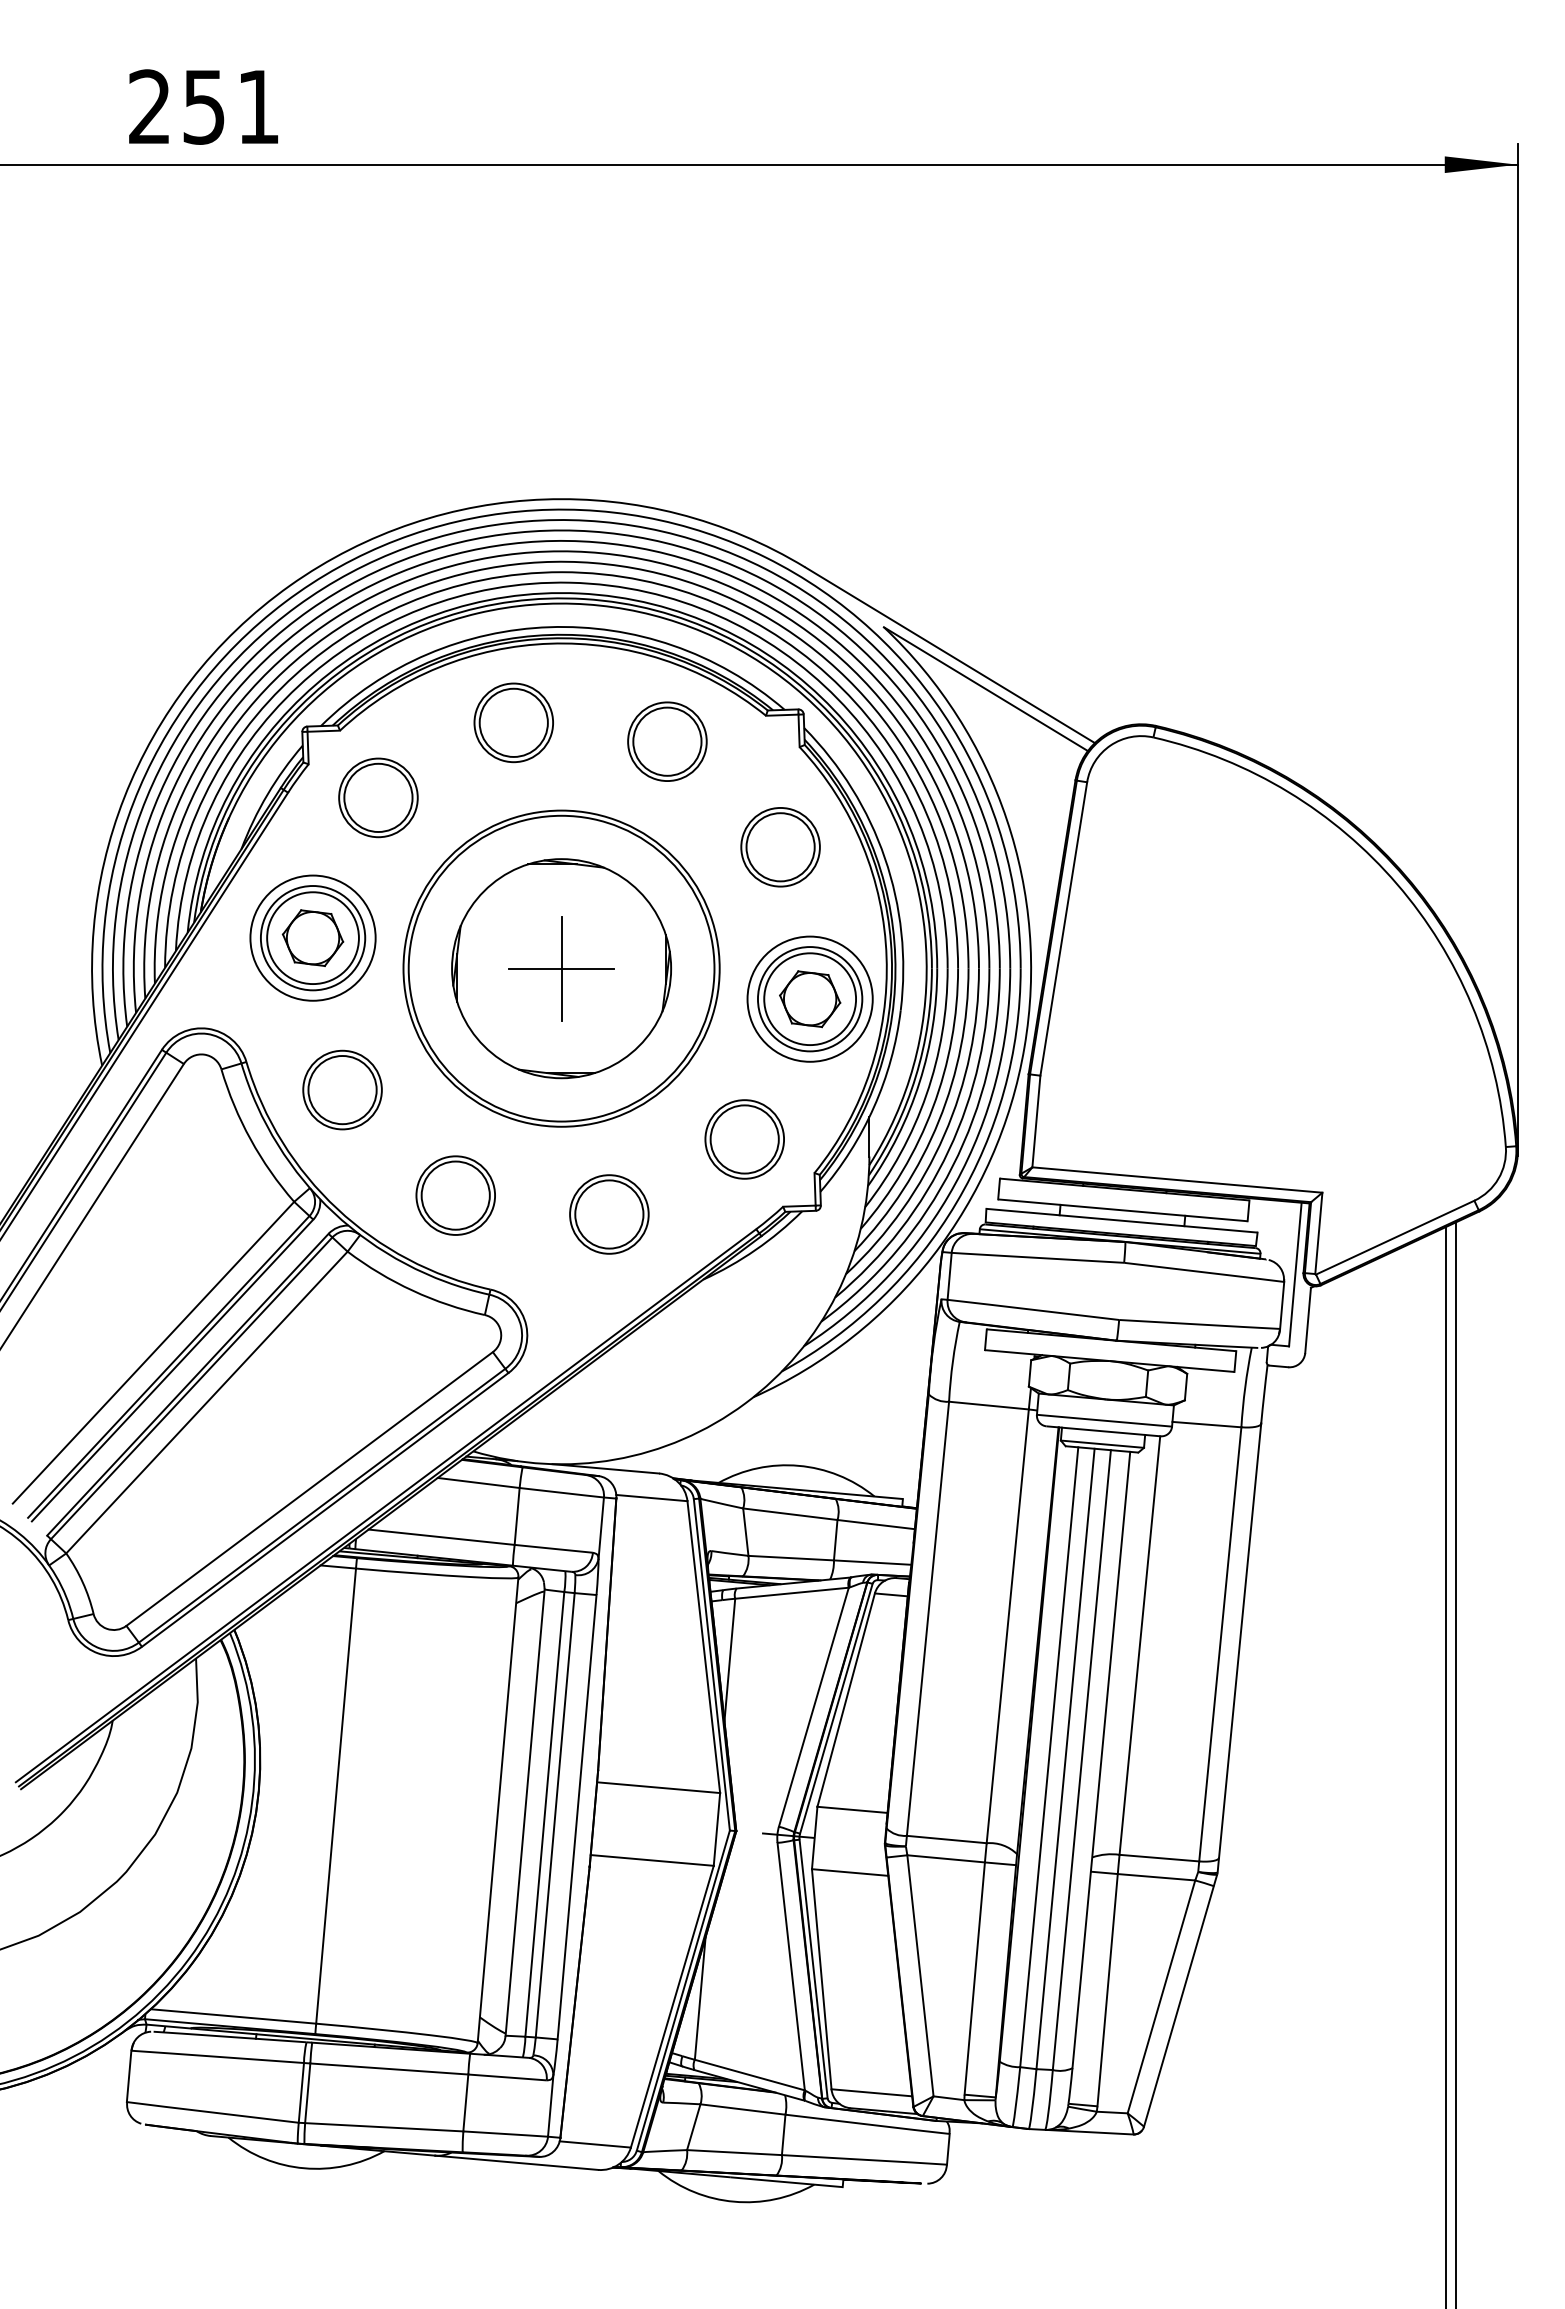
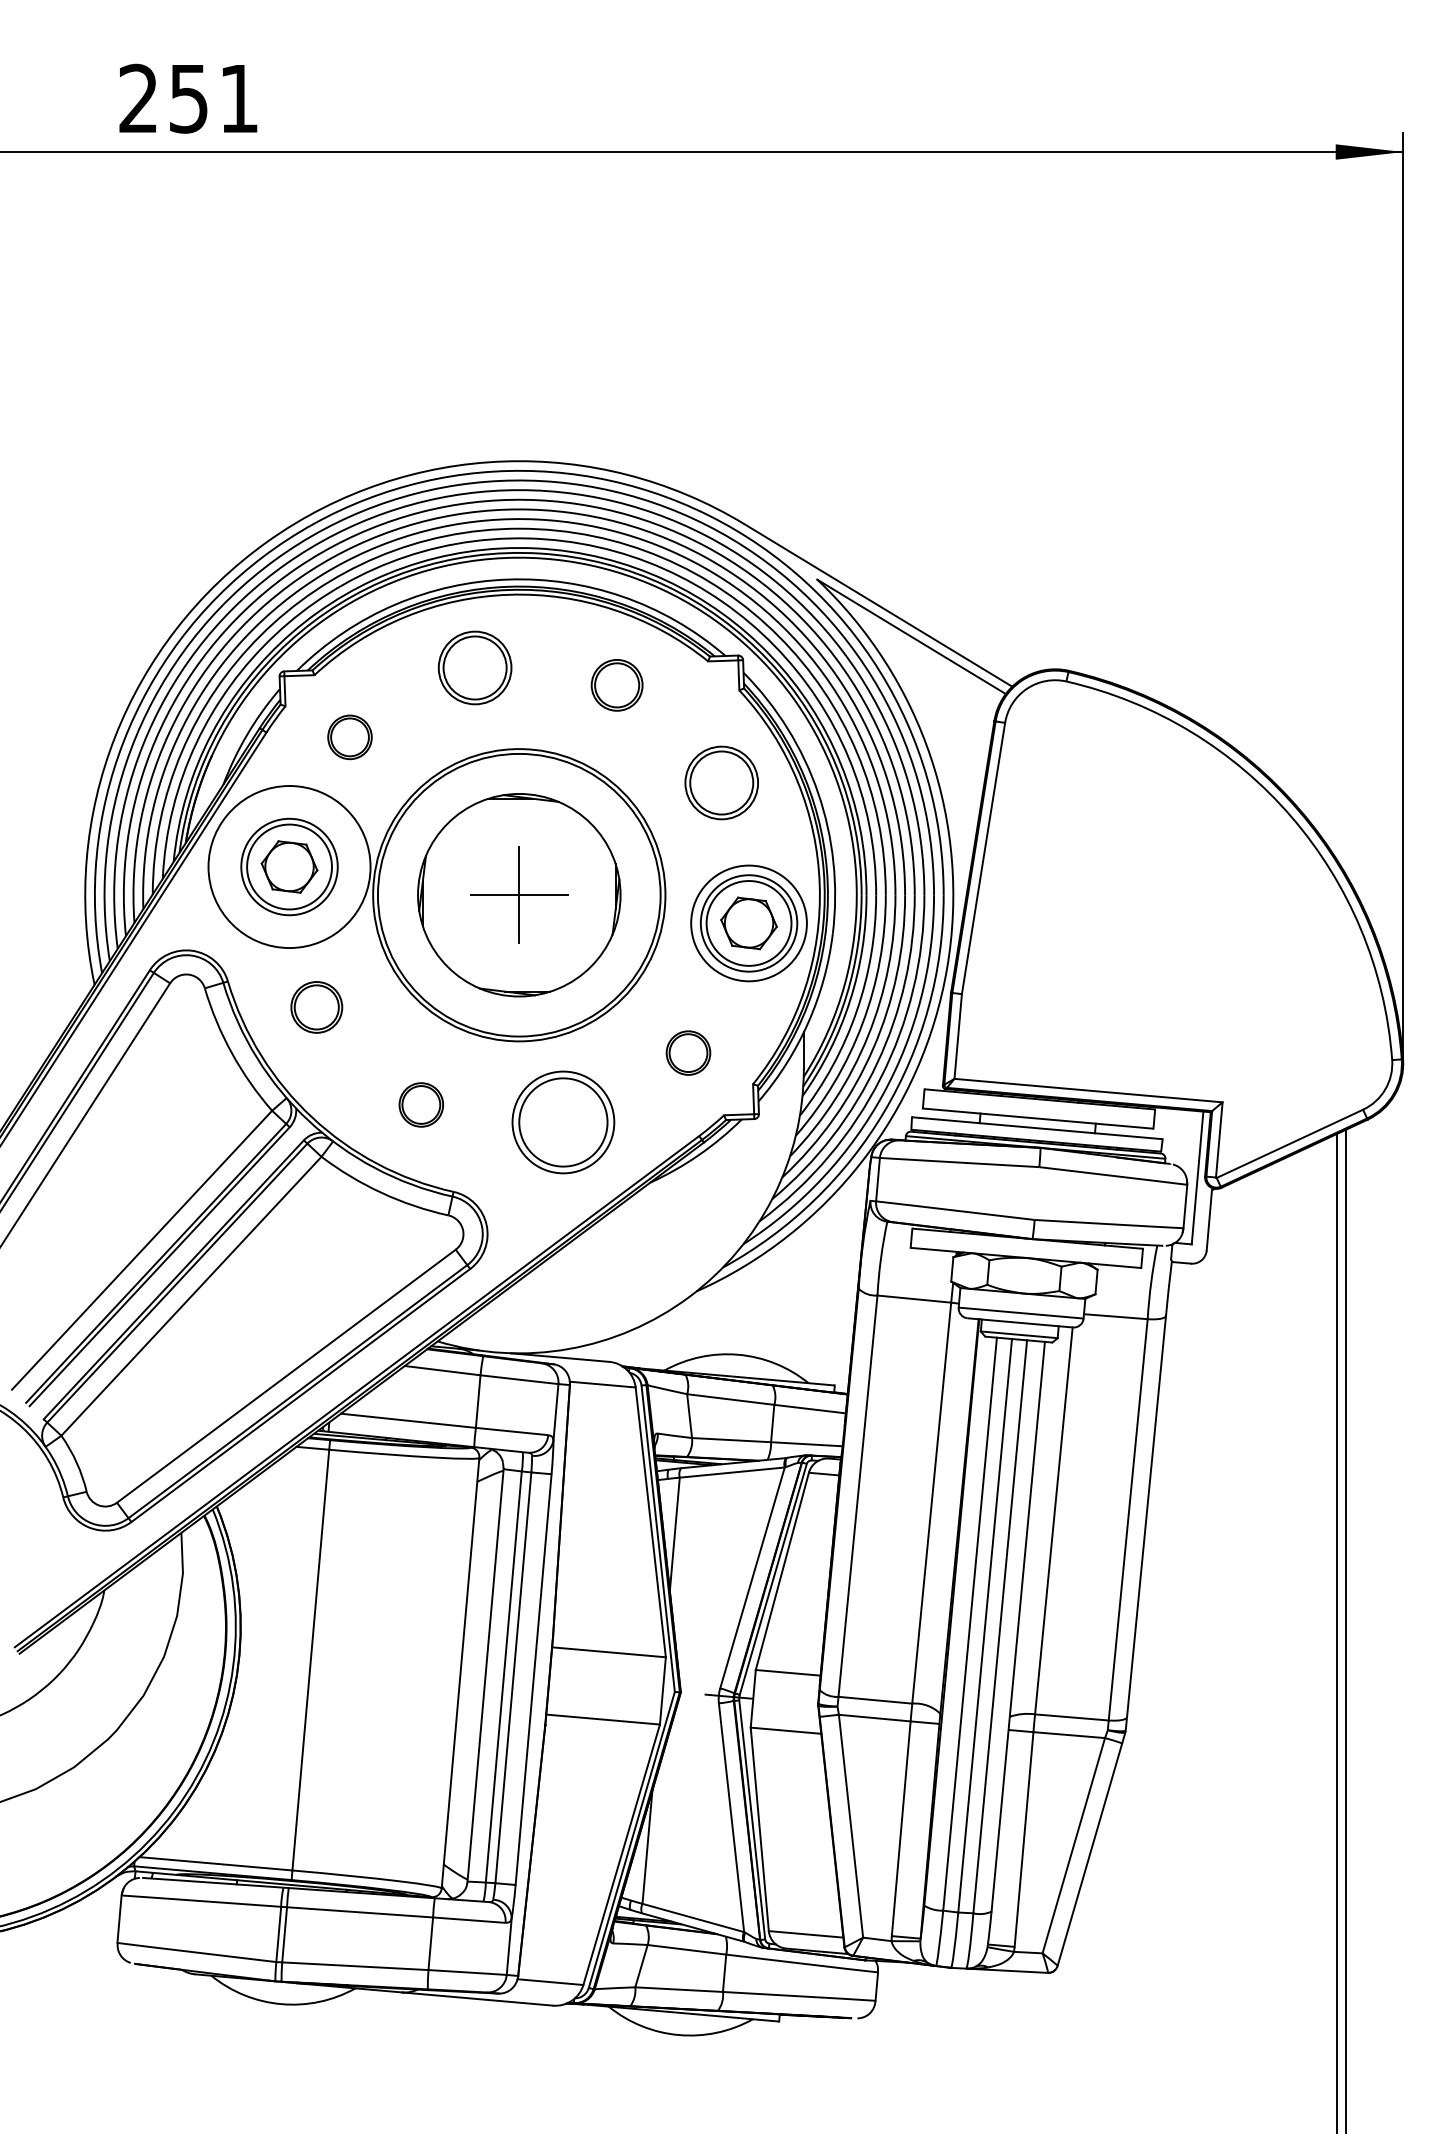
part: (667, 741) -> (617, 685), size x0.7
part: (378, 797) -> (350, 736), size x0.6
circle: (312, 937) -> (289, 866), size x1.4
part: (342, 1089) -> (316, 1006), size x0.7
part: (744, 1139) -> (688, 1053), size x0.6
part: (455, 1195) -> (421, 1104), size x0.6
part: (609, 1214) -> (563, 1122), size x1.4

